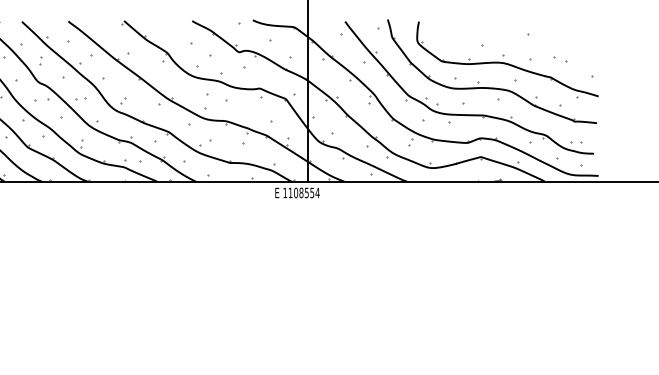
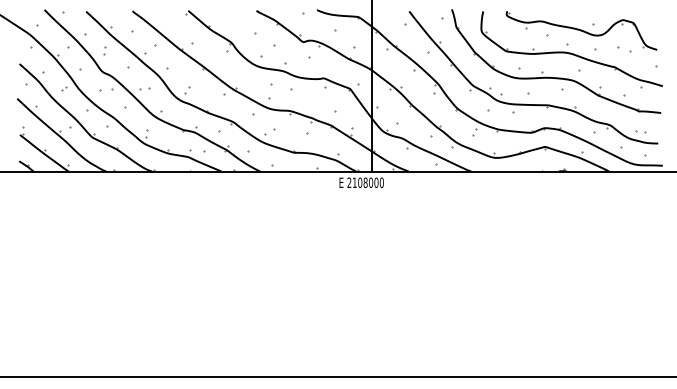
part: (517, 40) -> (581, 30), added
text: (301, 192) -> (365, 182), 1108554 -> 2108000

